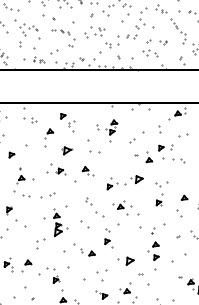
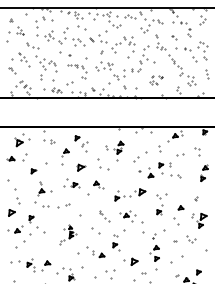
part: (154, 48) -> (155, 80), size x0.6
part: (94, 207) -> (104, 216), size x0.6
part: (52, 229) -> (68, 234), size x0.6

